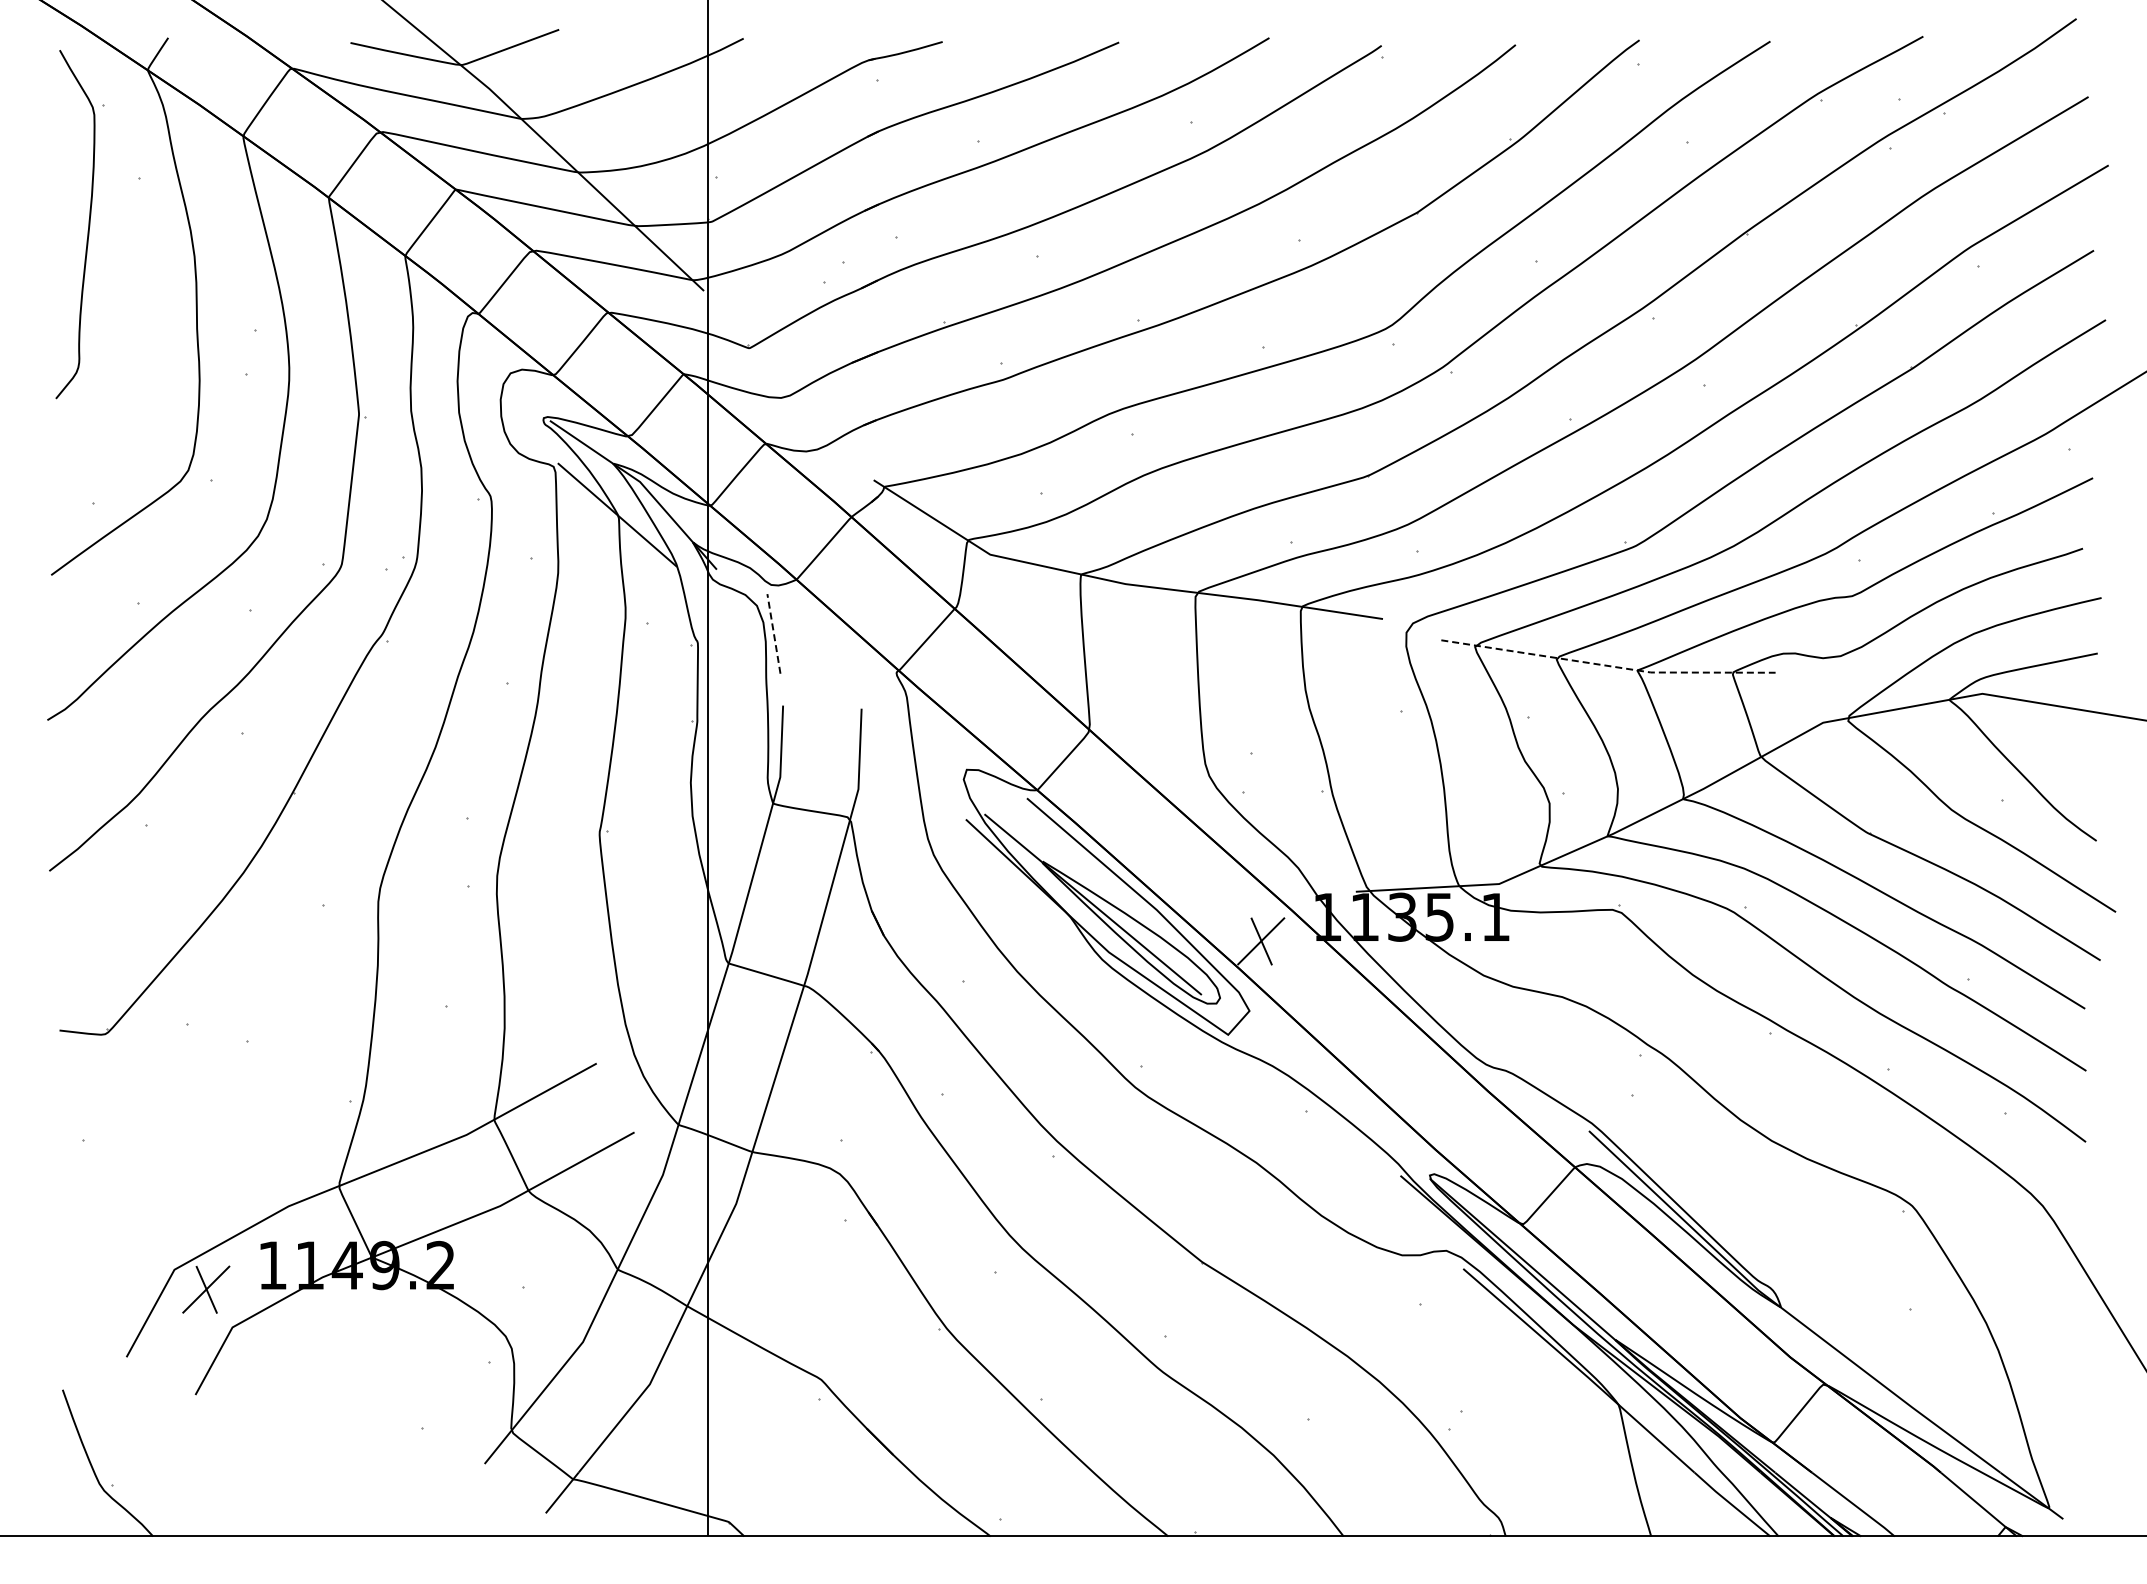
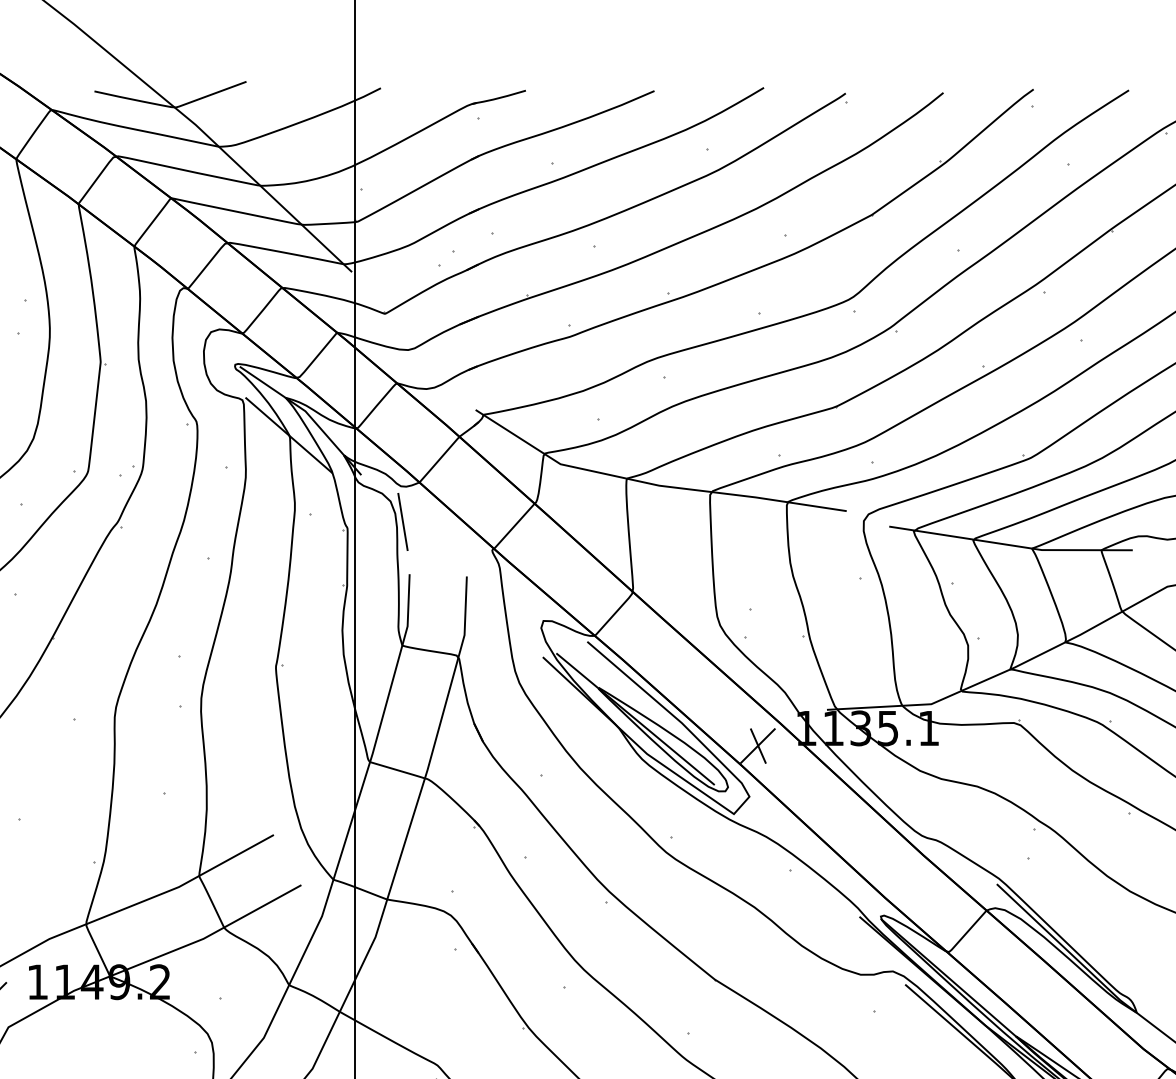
line: (773, 633) -> (402, 521), dashed -> solid
line: (1608, 665) -> (1011, 544), dashed -> solid

